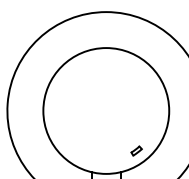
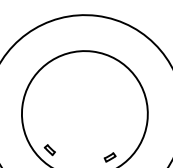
part: (75, 150) -> (49, 149), added

